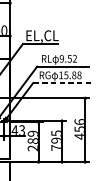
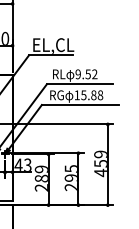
line: (64, 83) -> (81, 105), dashed -> solid
text: (79, 122) -> (100, 154), 456 -> 459
text: (55, 148) -> (70, 187), 795 -> 295

